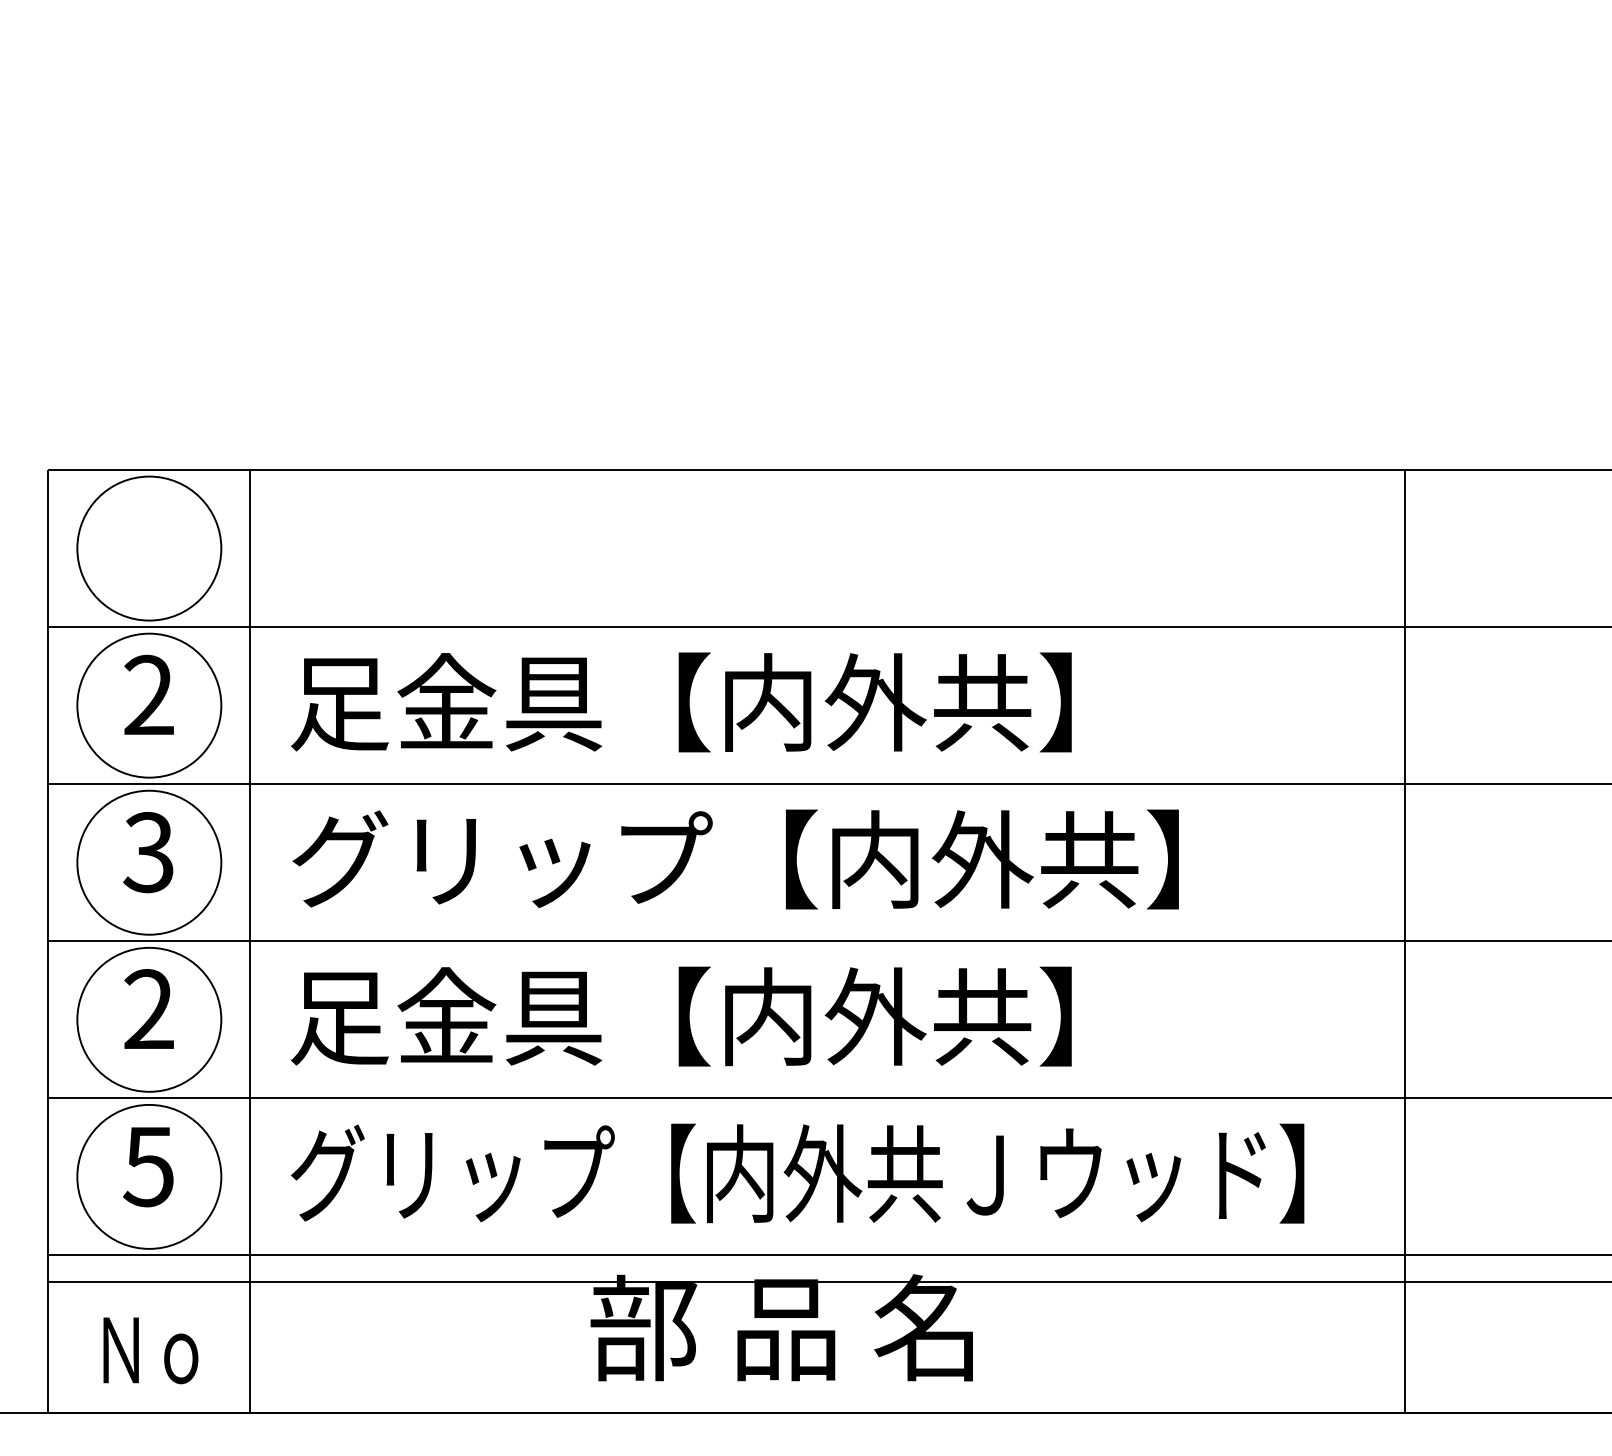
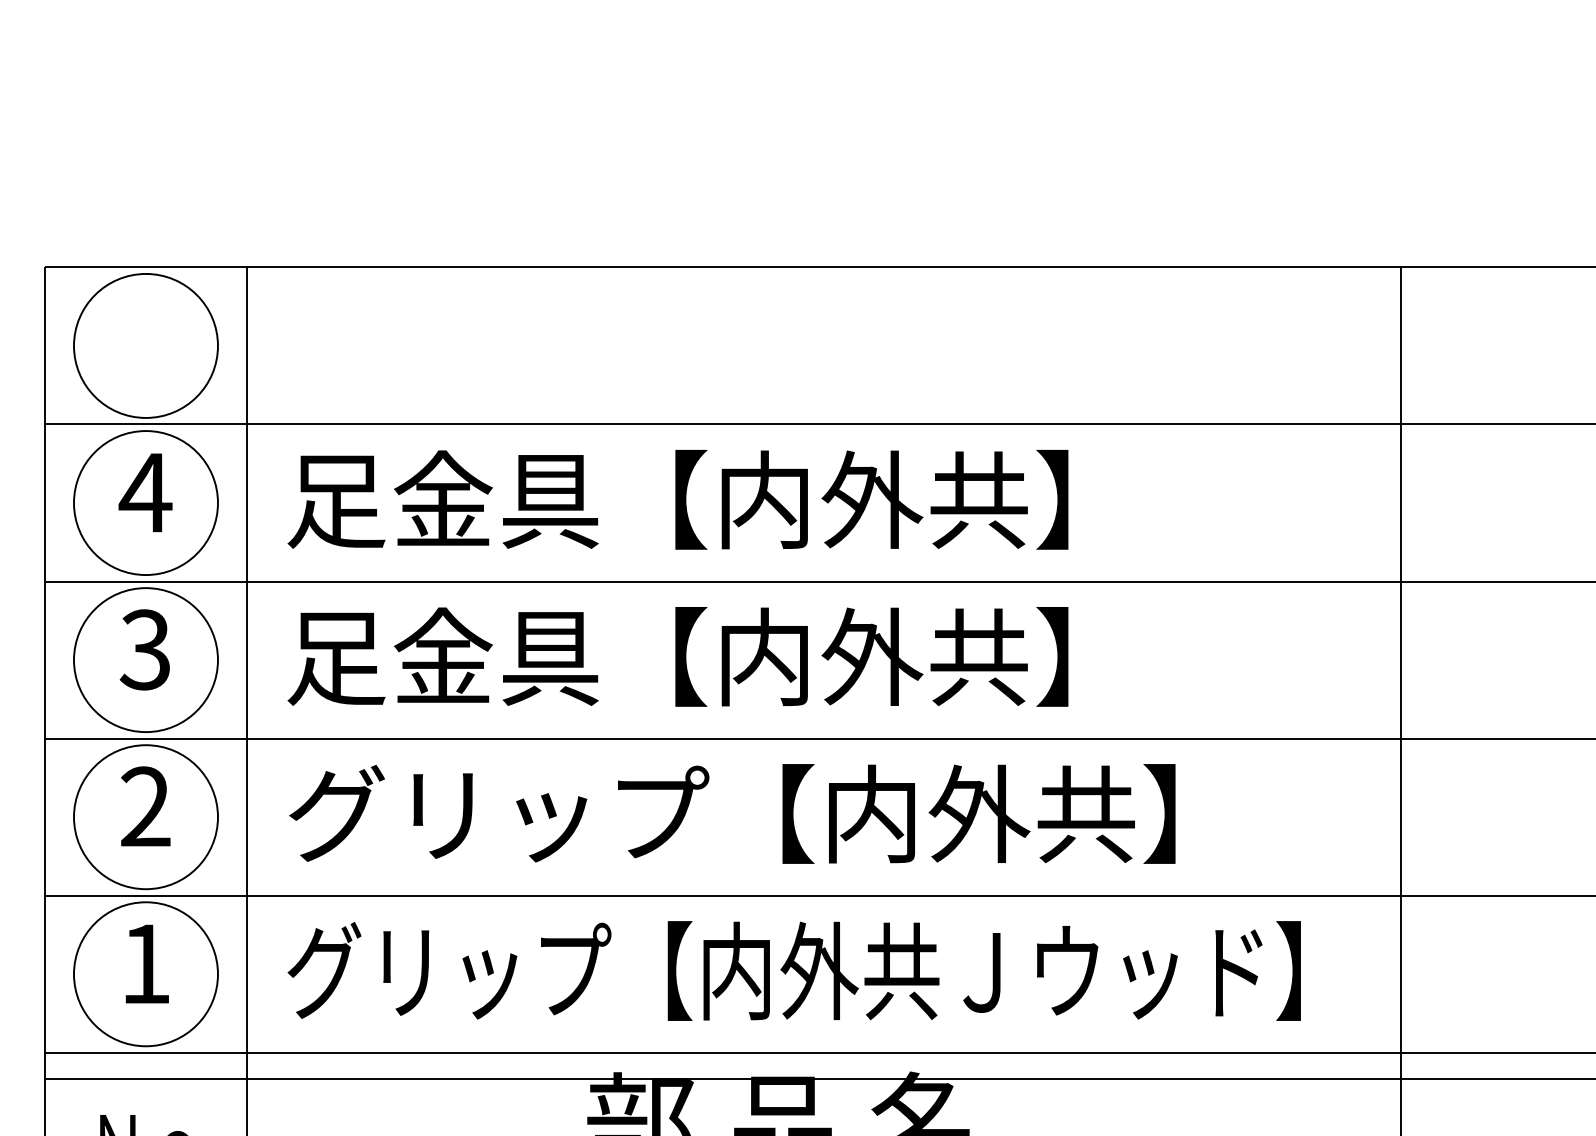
text: (148, 694) -> (145, 491), 2 -> 4
text: (734, 859) -> (731, 656), グリップ【内外共】 -> 足金具【内外共】
text: (734, 1016) -> (731, 813), 足金具【内外共】 -> グリップ【内外共】
text: (148, 1167) -> (145, 964), 5 -> 1

